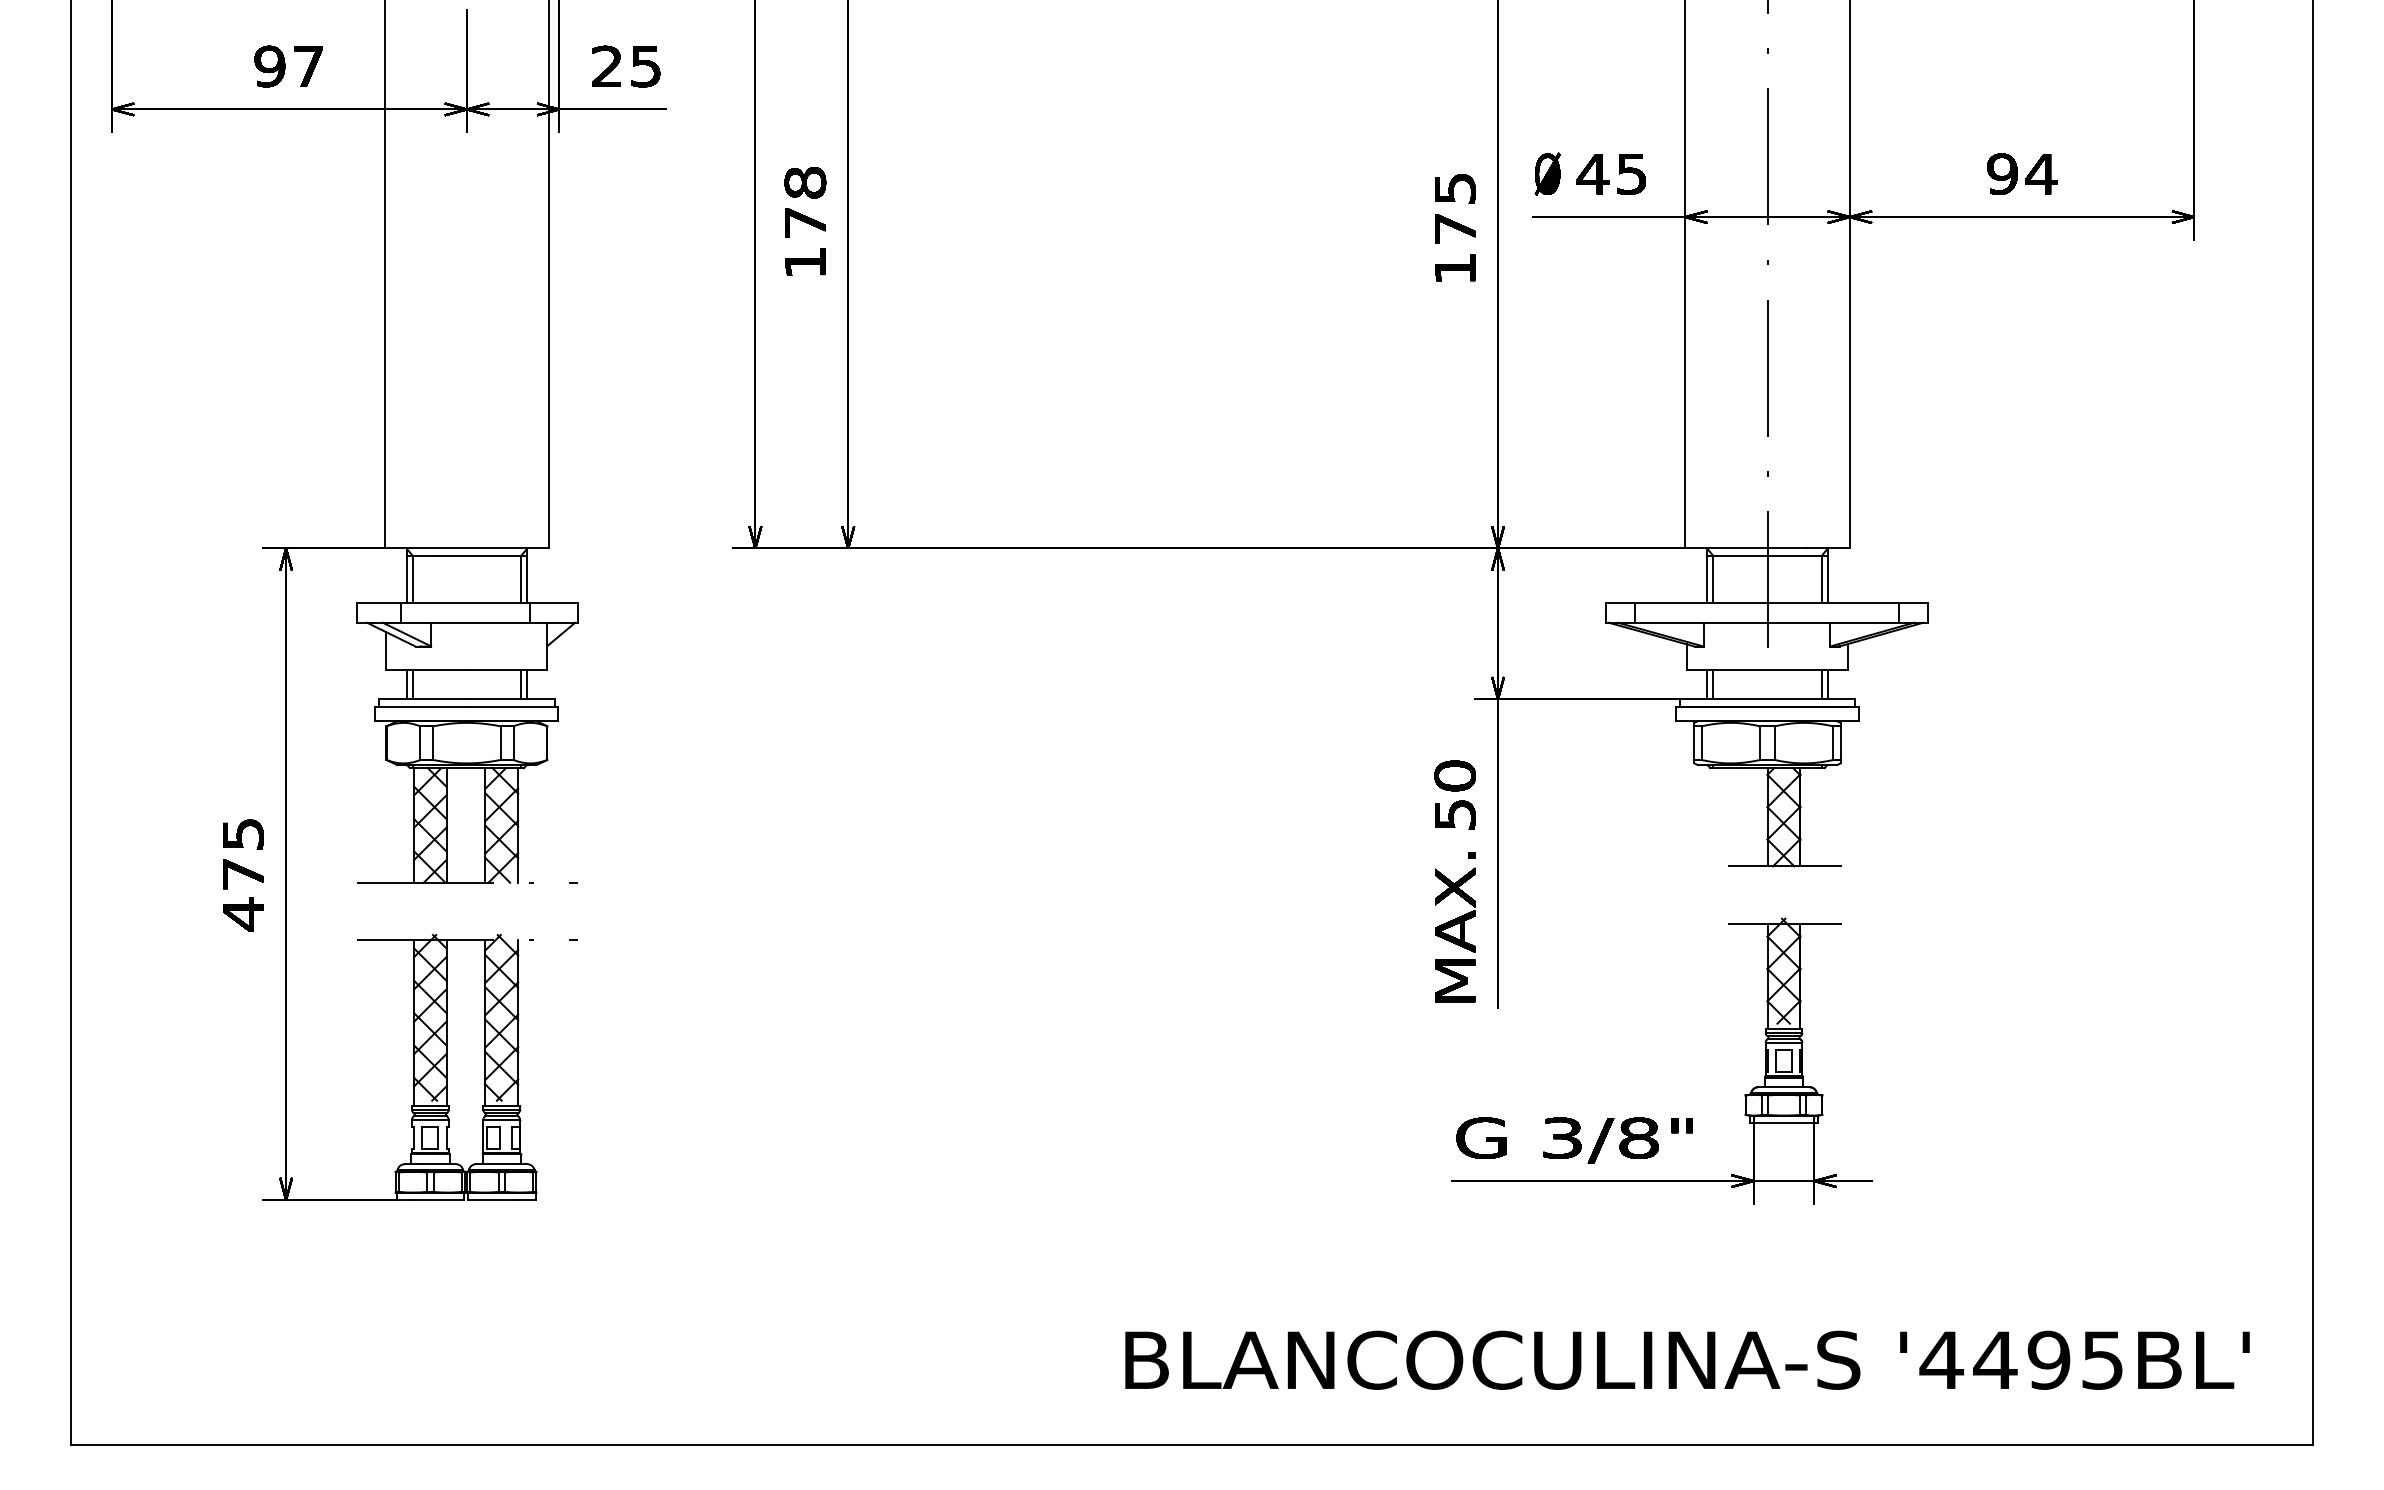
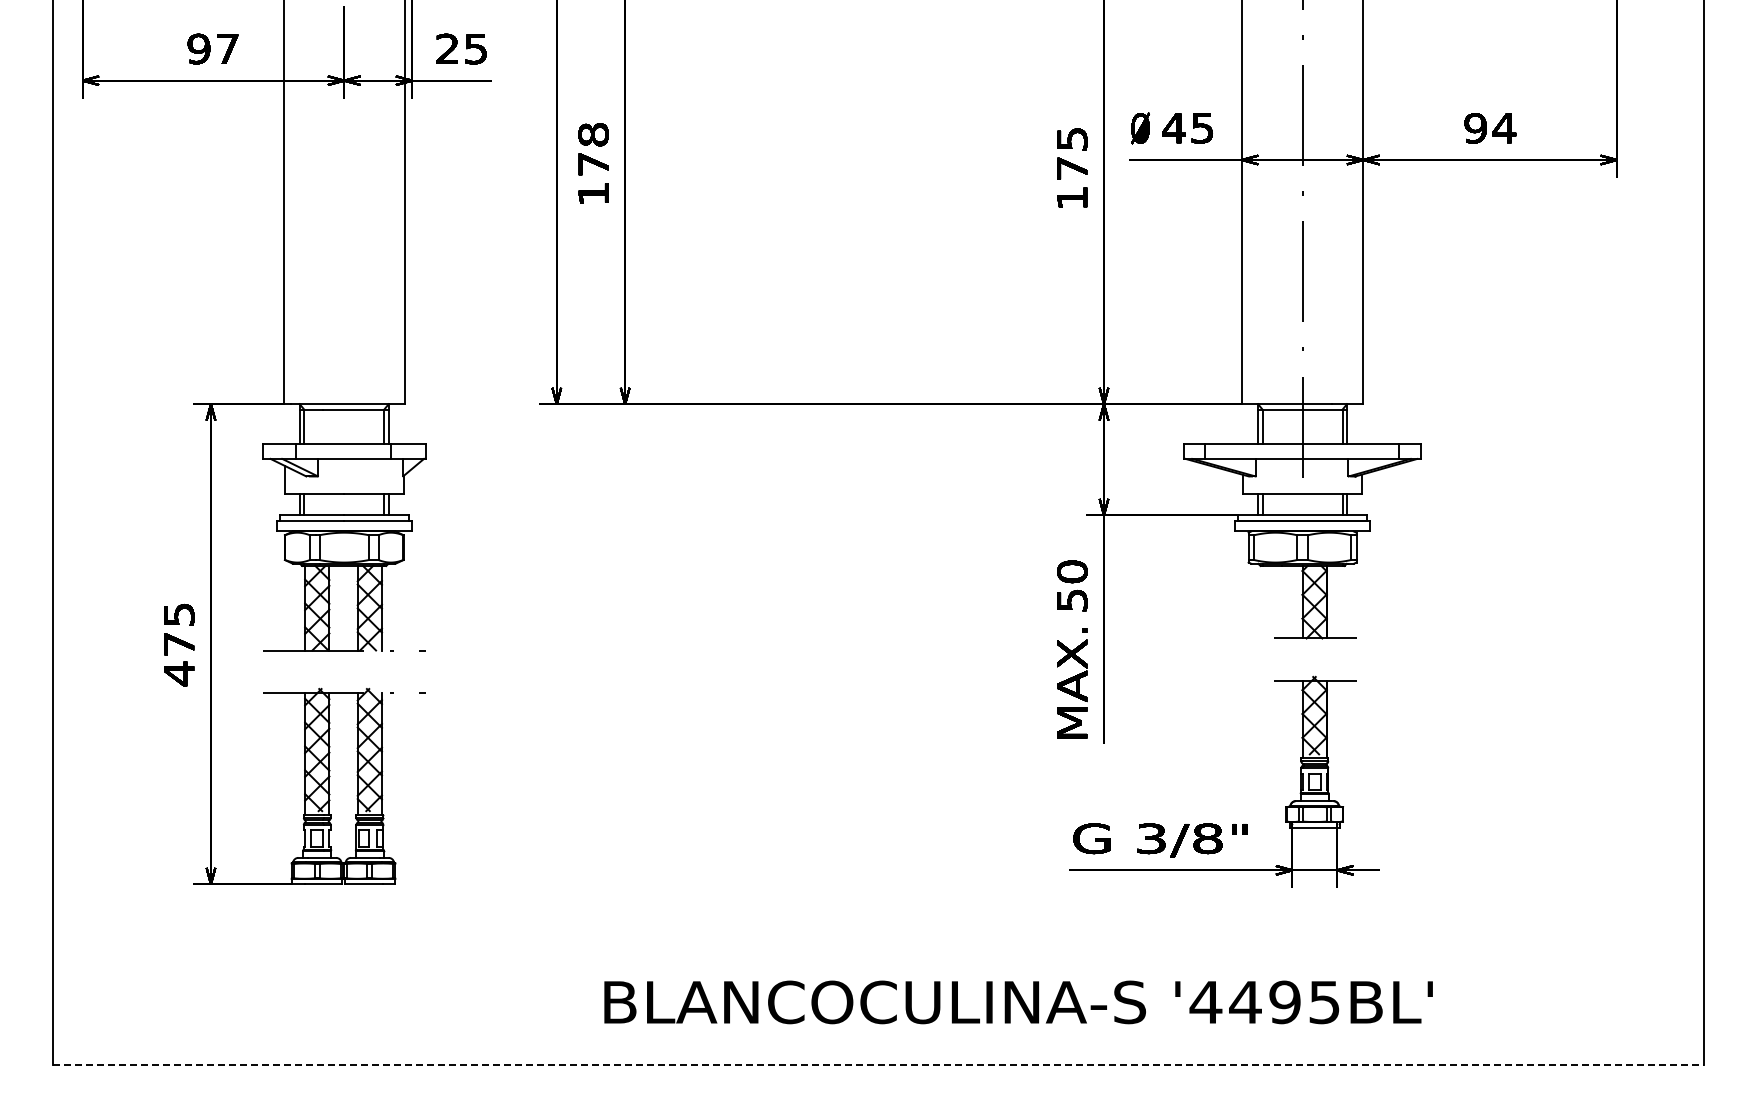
text: (1687, 1360) -> (1018, 1002), moved
line: (1192, 1444) -> (878, 1064), solid -> dashed

